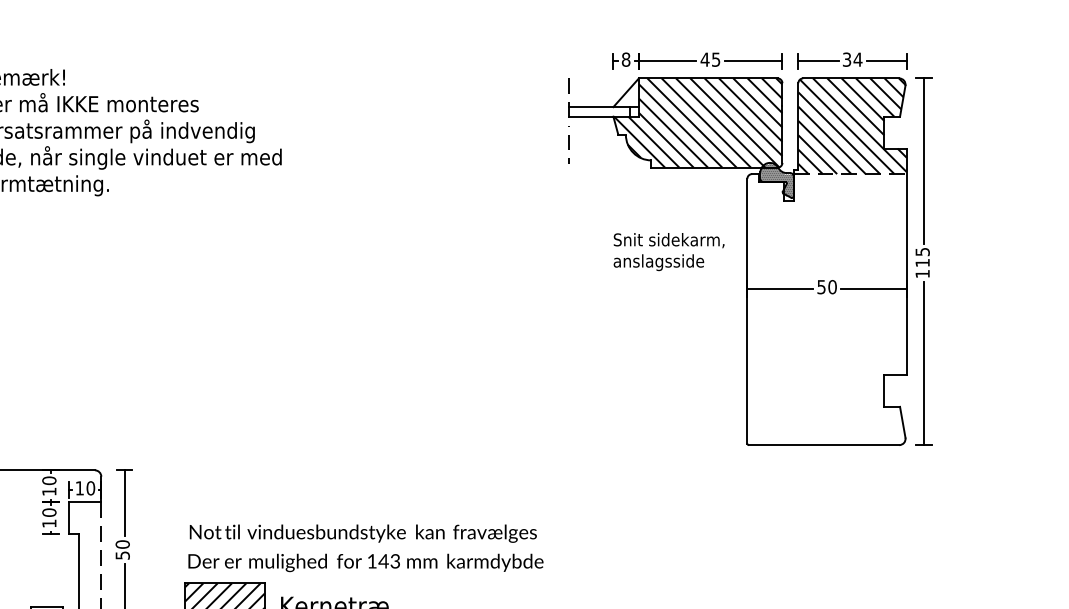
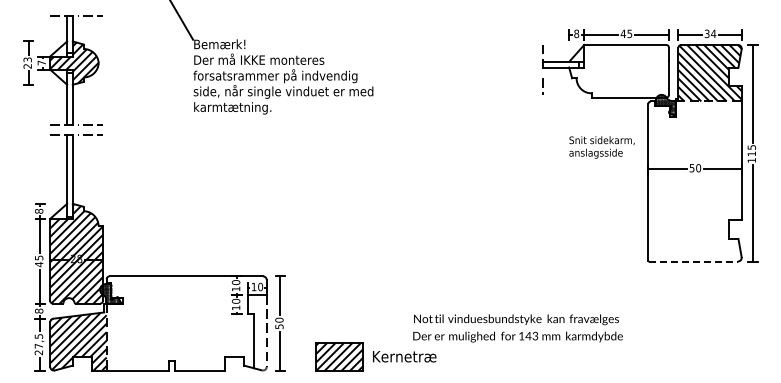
hatch: (698, 121) -> (619, 70), removed
line: (825, 445) -> (694, 261), solid -> dashed
text: (365, 548) -> (517, 328), moved

